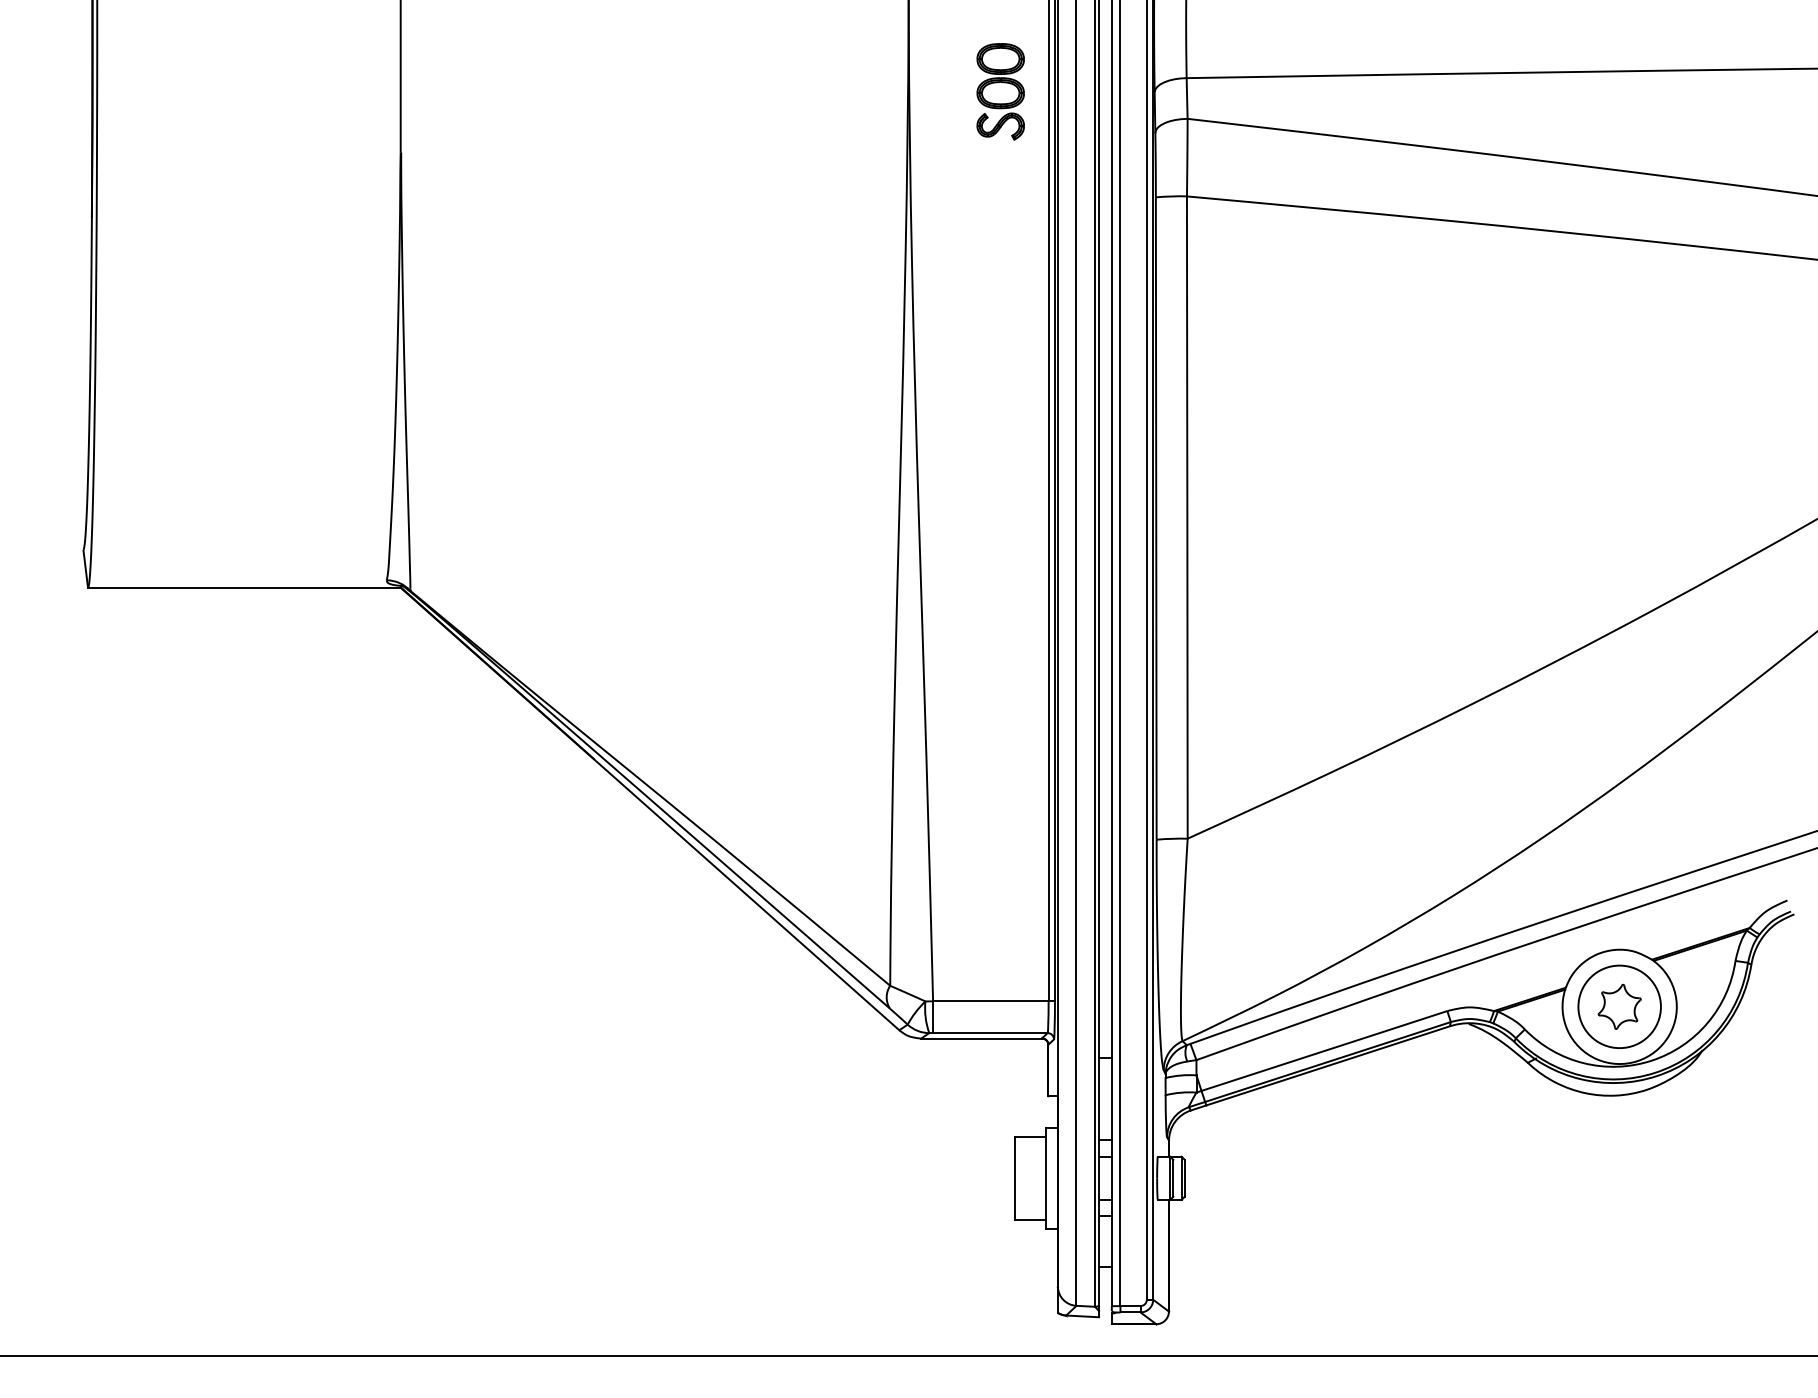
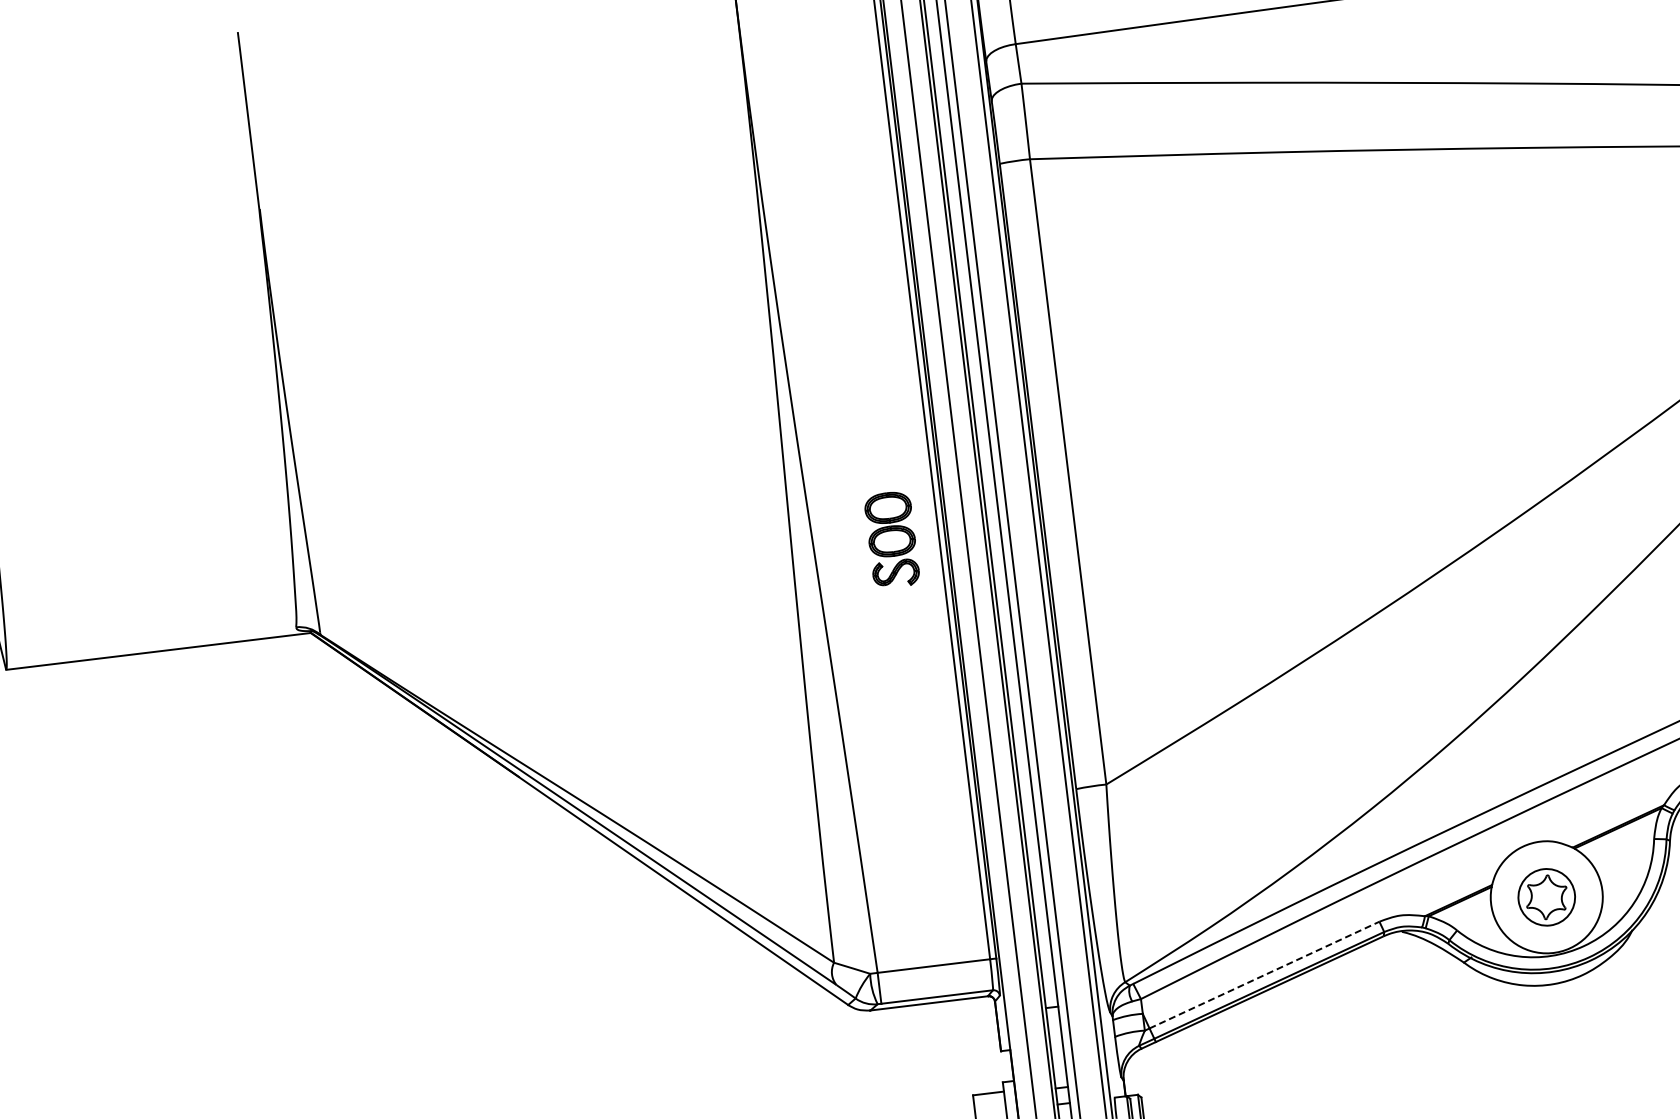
part: (1000, 91) -> (891, 539), moved
circle: (1619, 1006) -> (1546, 896), size x0.7
line: (1325, 1050) -> (1265, 974), solid -> dashed

